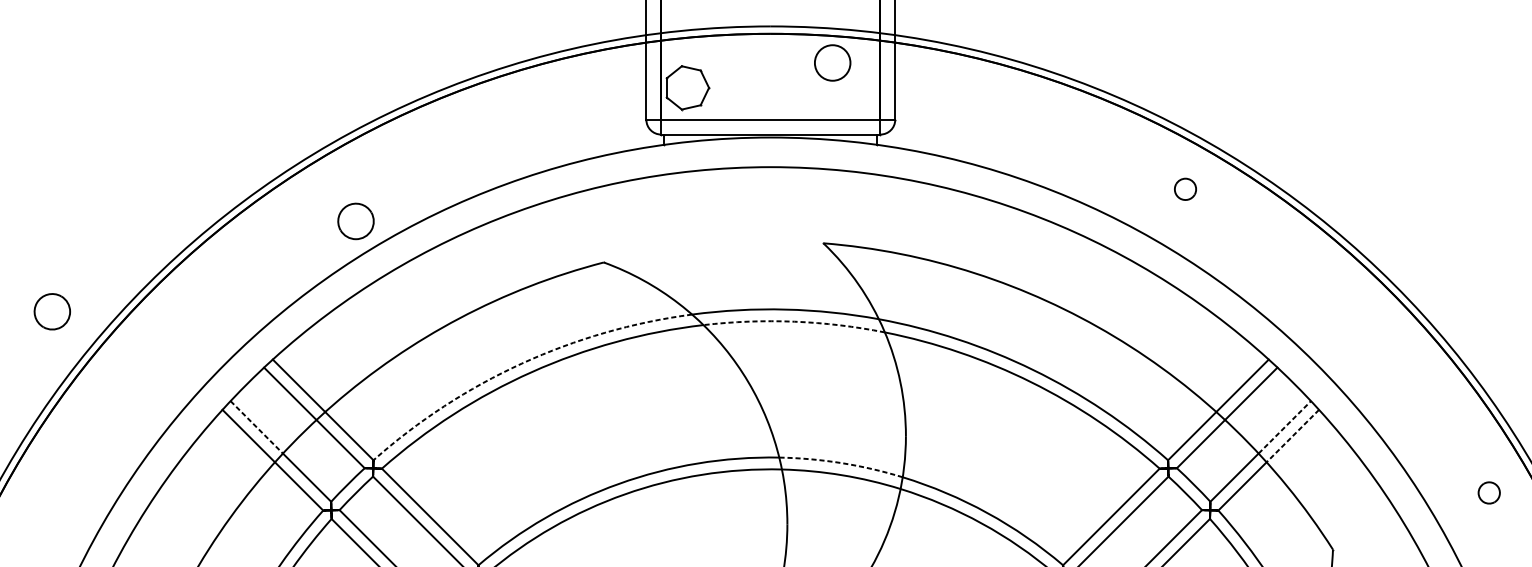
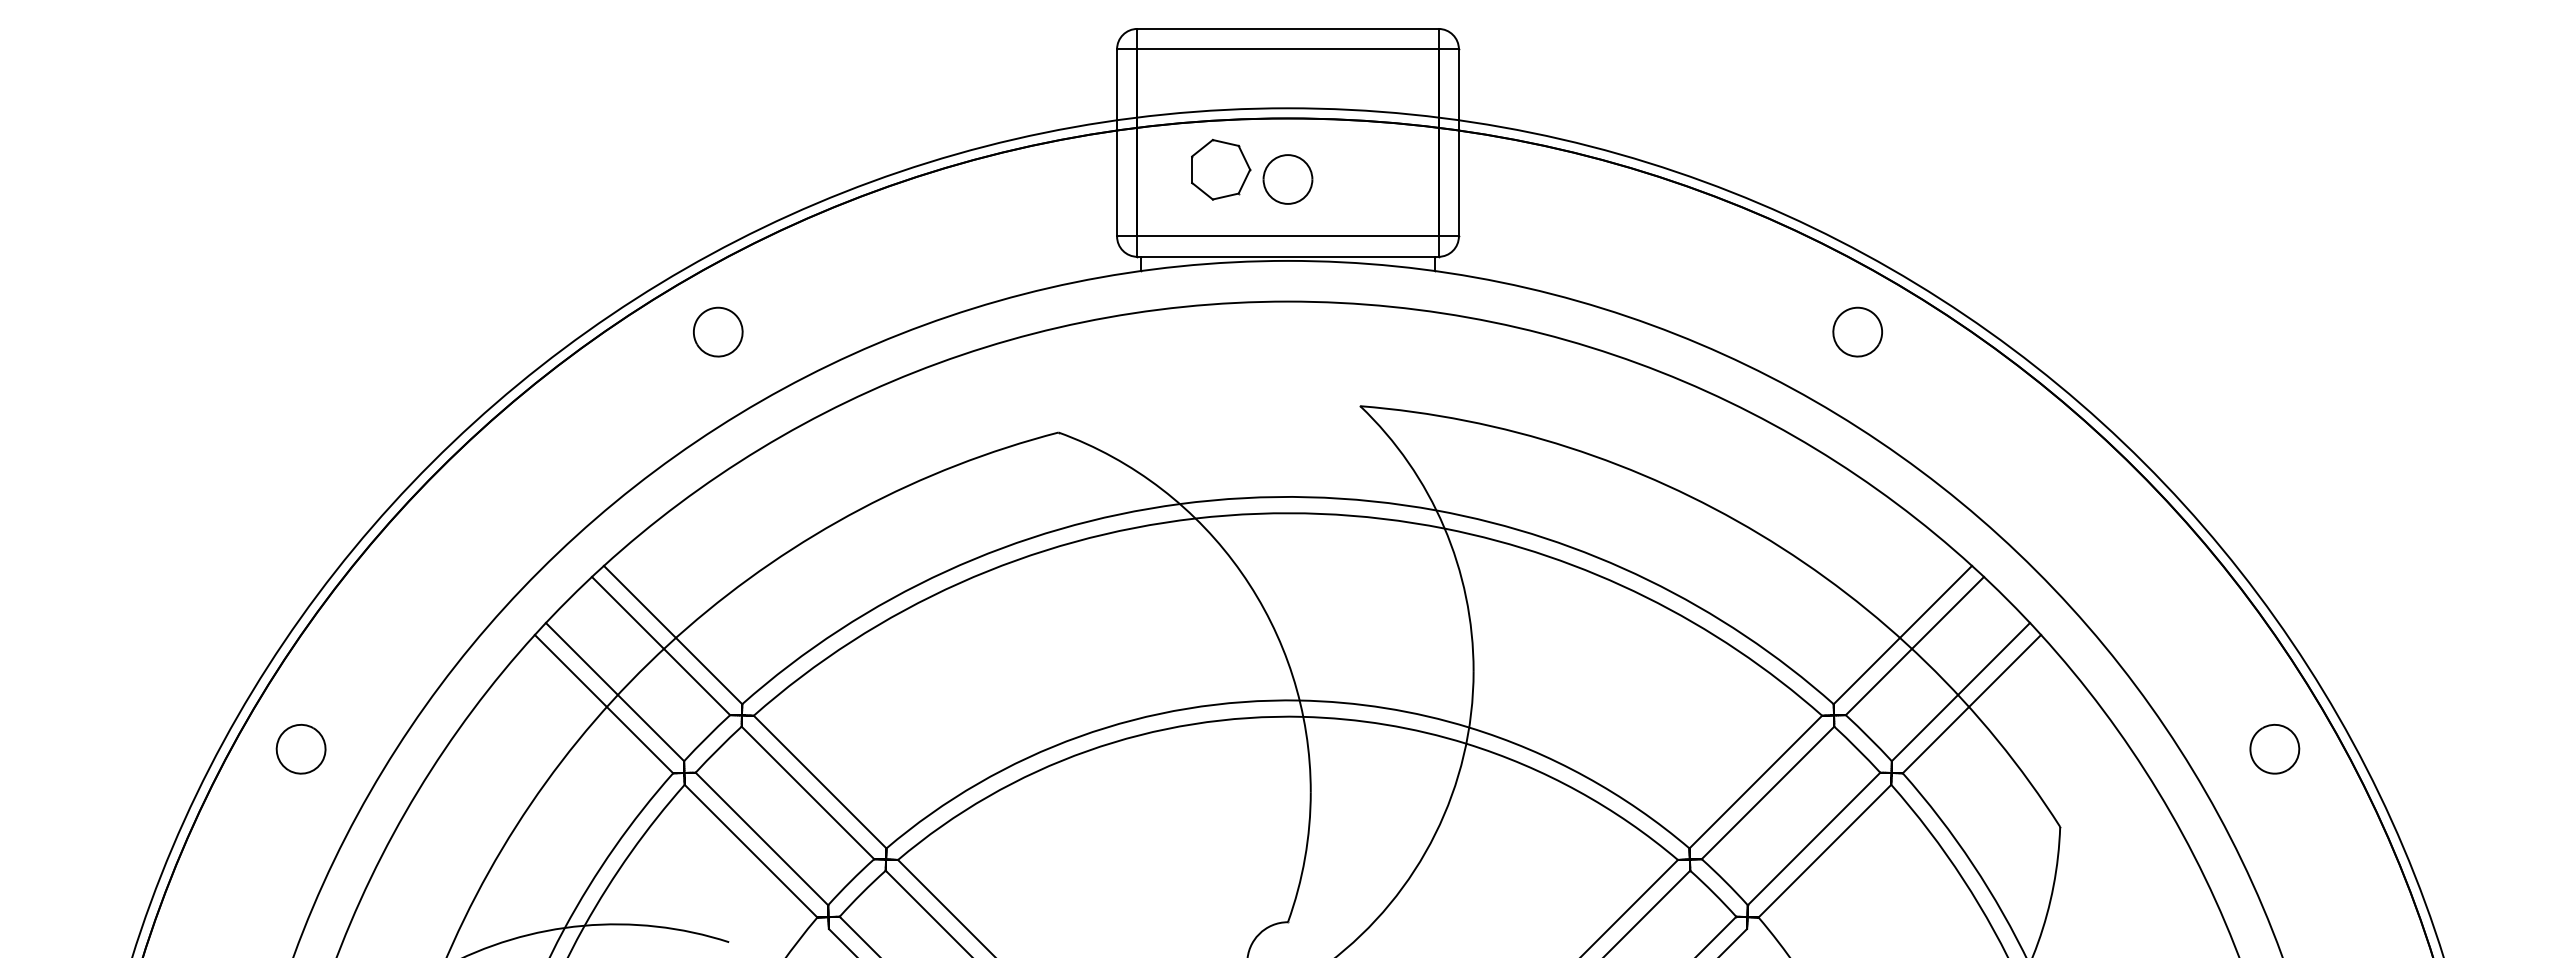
part: (832, 62) -> (1287, 179), moved
part: (688, 87) -> (1221, 169), moved
part: (1185, 188) -> (1857, 331), size x1.67
part: (356, 220) -> (718, 331), moved
part: (51, 311) -> (300, 748), moved
arc: (794, 321) -> (1320, 513), dashed -> solid
arc: (522, 363) -> (946, 571), dashed -> solid
line: (256, 426) -> (581, 658), dashed -> solid
line: (1285, 426) -> (1994, 658), dashed -> solid
line: (1293, 435) -> (2005, 670), dashed -> solid
arc: (841, 463) -> (1385, 708), dashed -> solid
part: (1488, 492) -> (2274, 748), size x1.67

